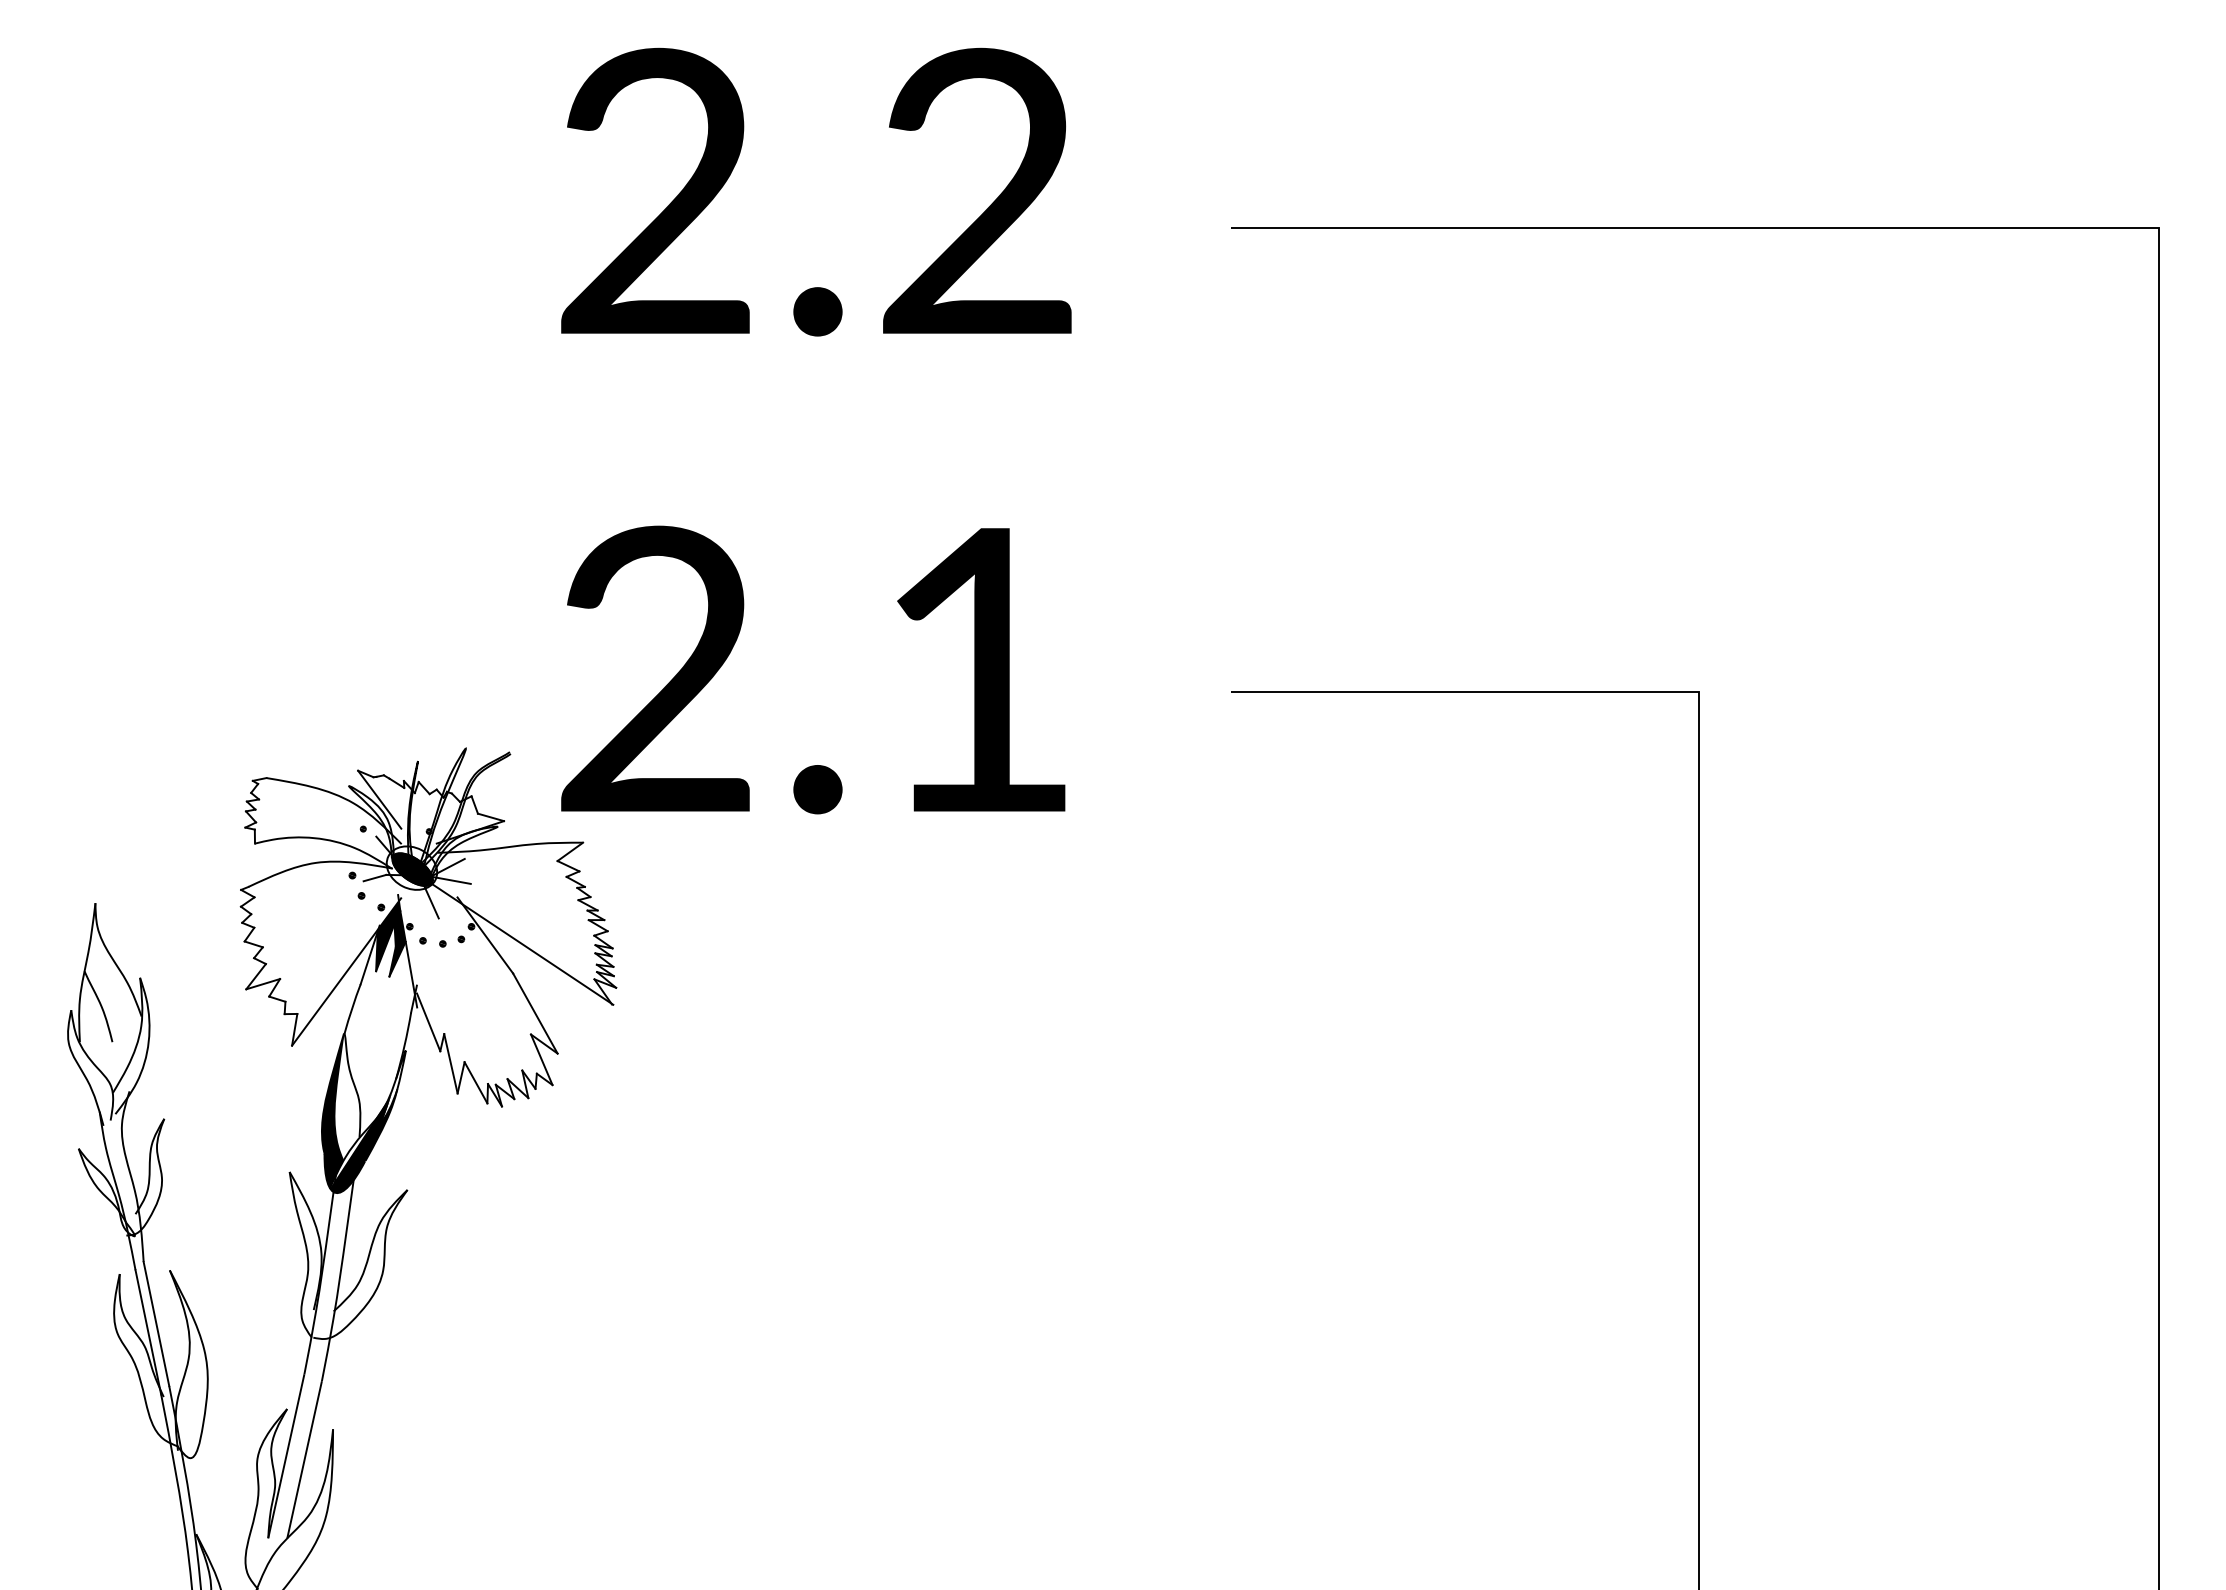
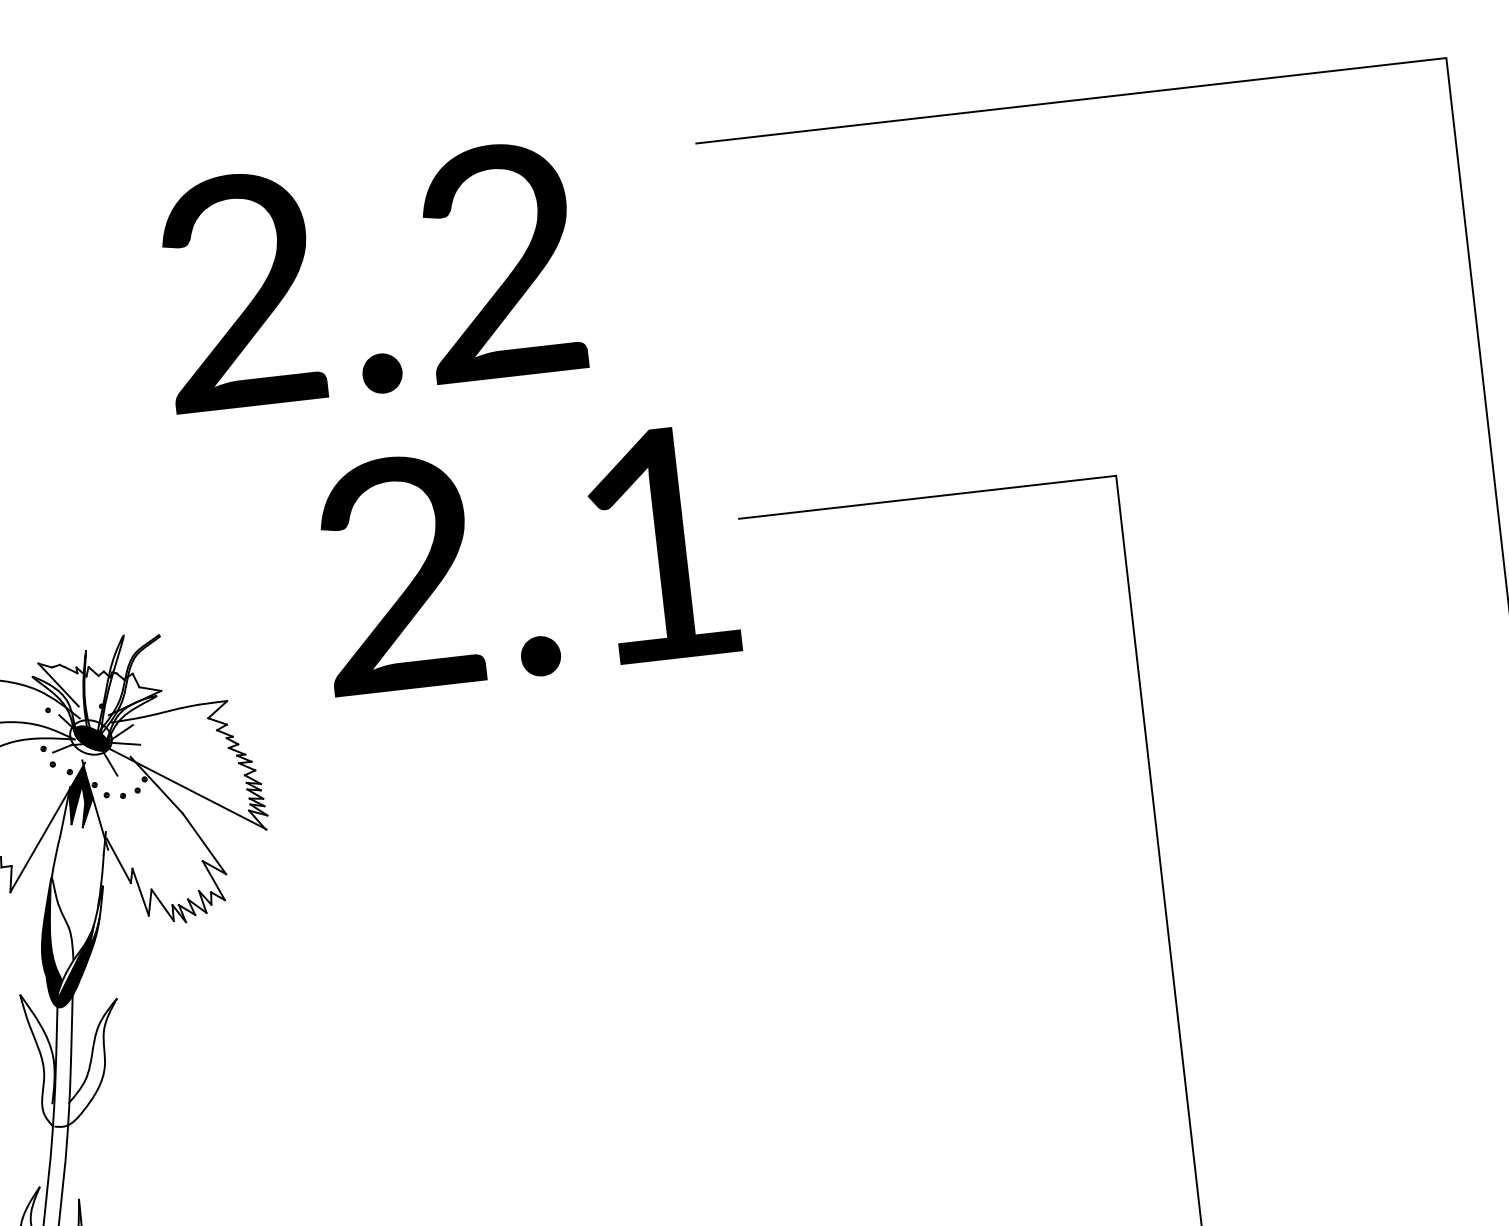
text: (816, 191) -> (370, 276), moved
text: (813, 669) -> (526, 559), moved

